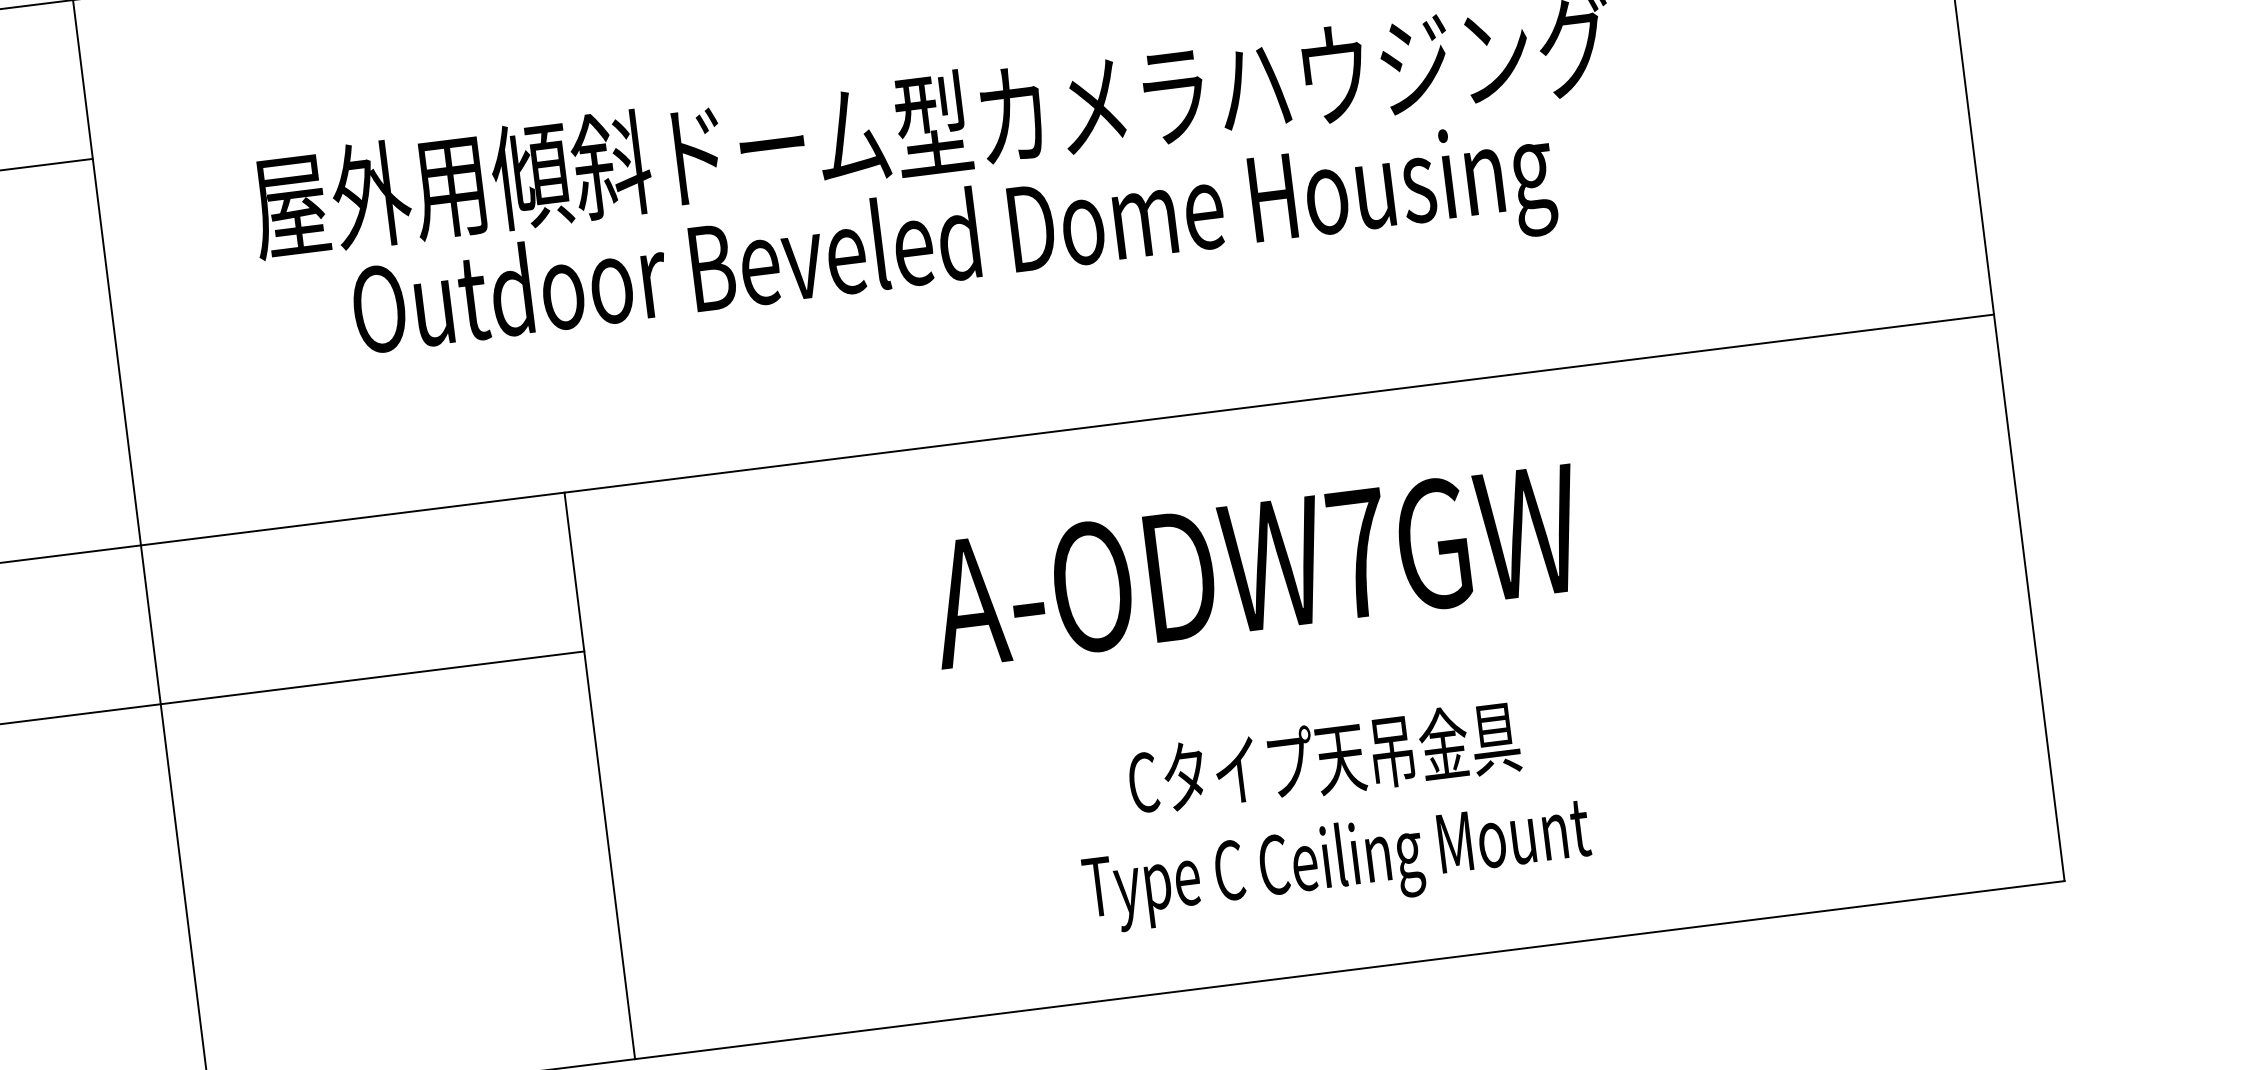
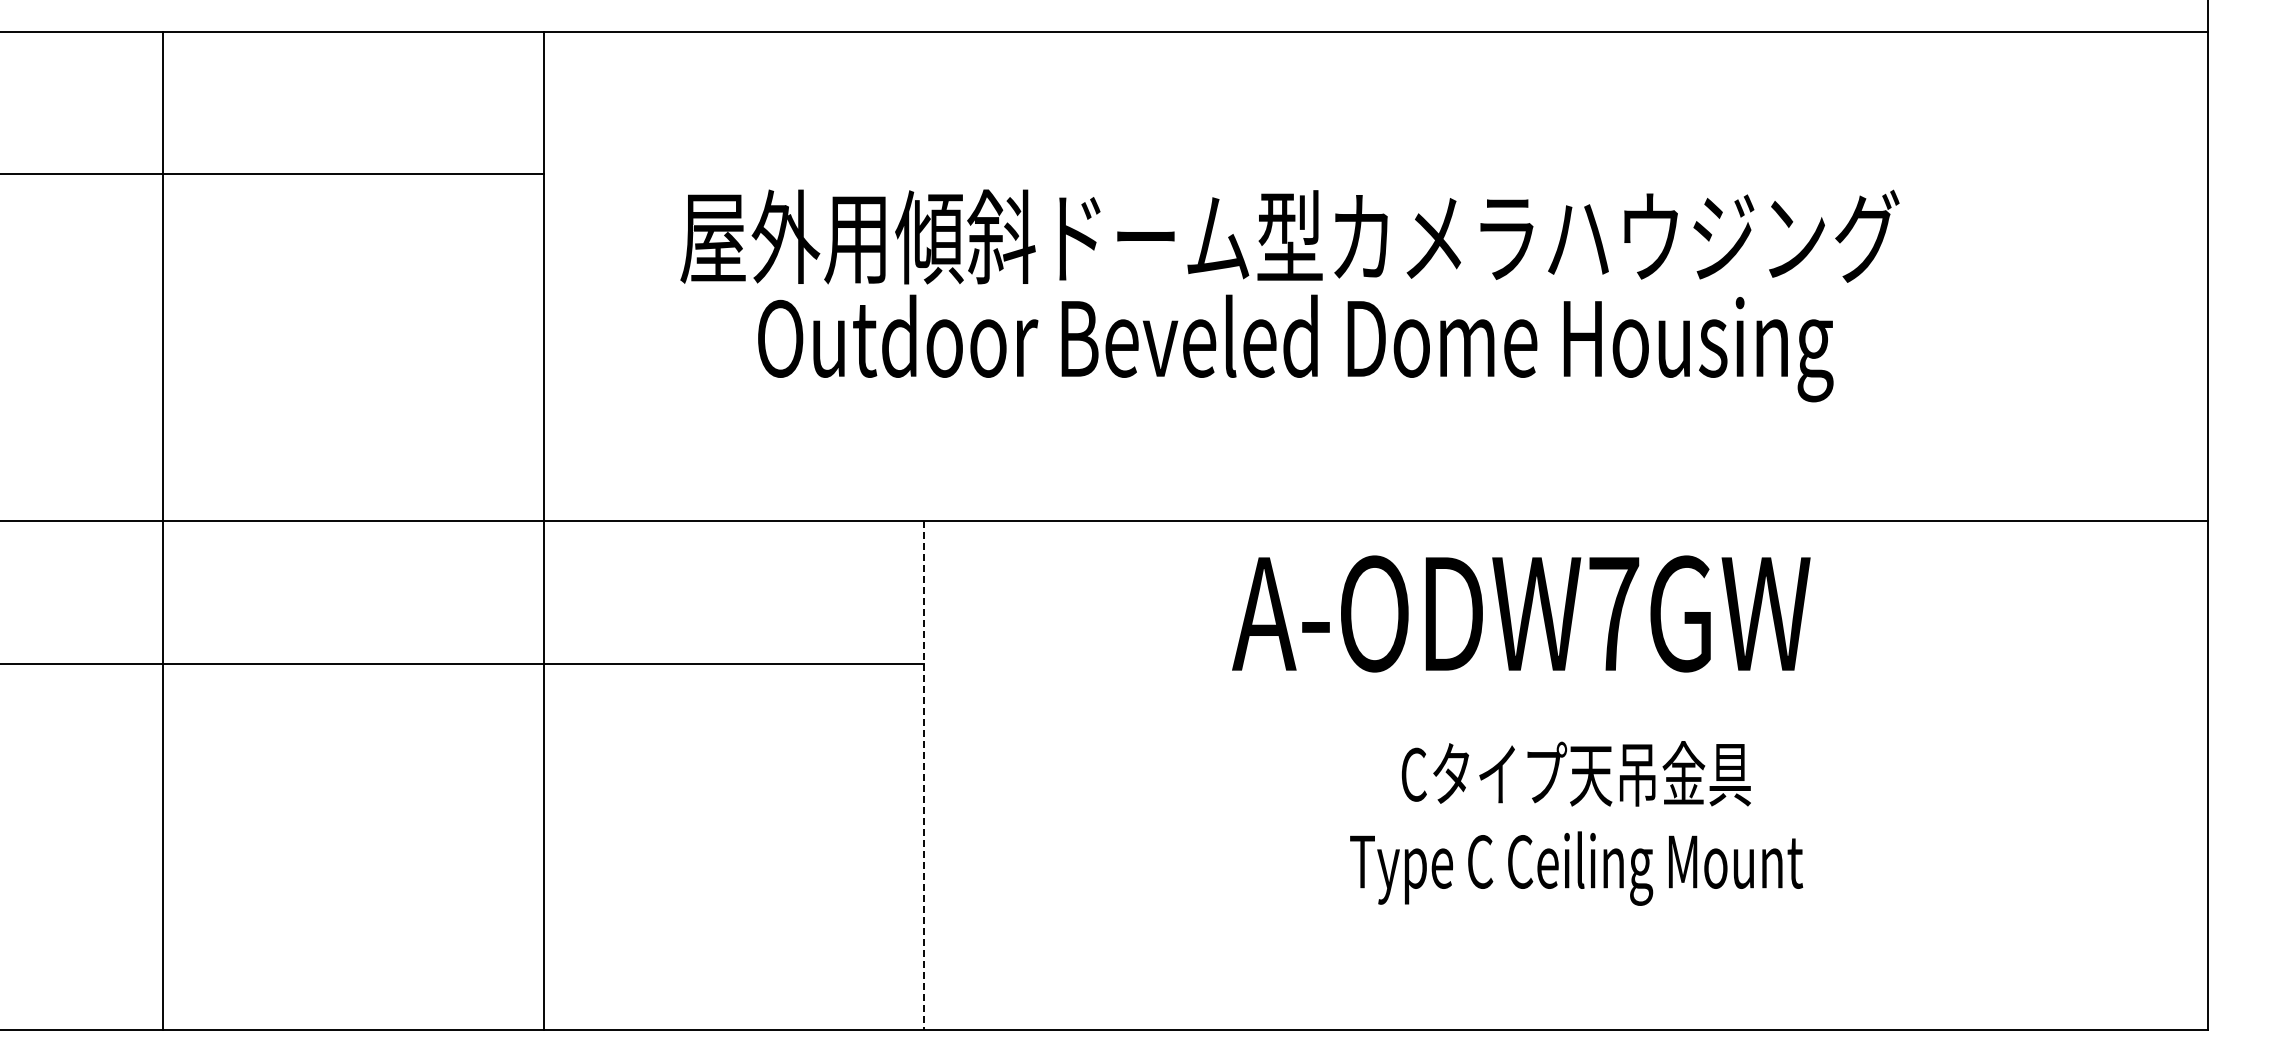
text: (1256, 565) -> (1521, 613), moved
line: (600, 776) -> (924, 776), solid -> dashed
text: (1331, 814) -> (1576, 823), moved

